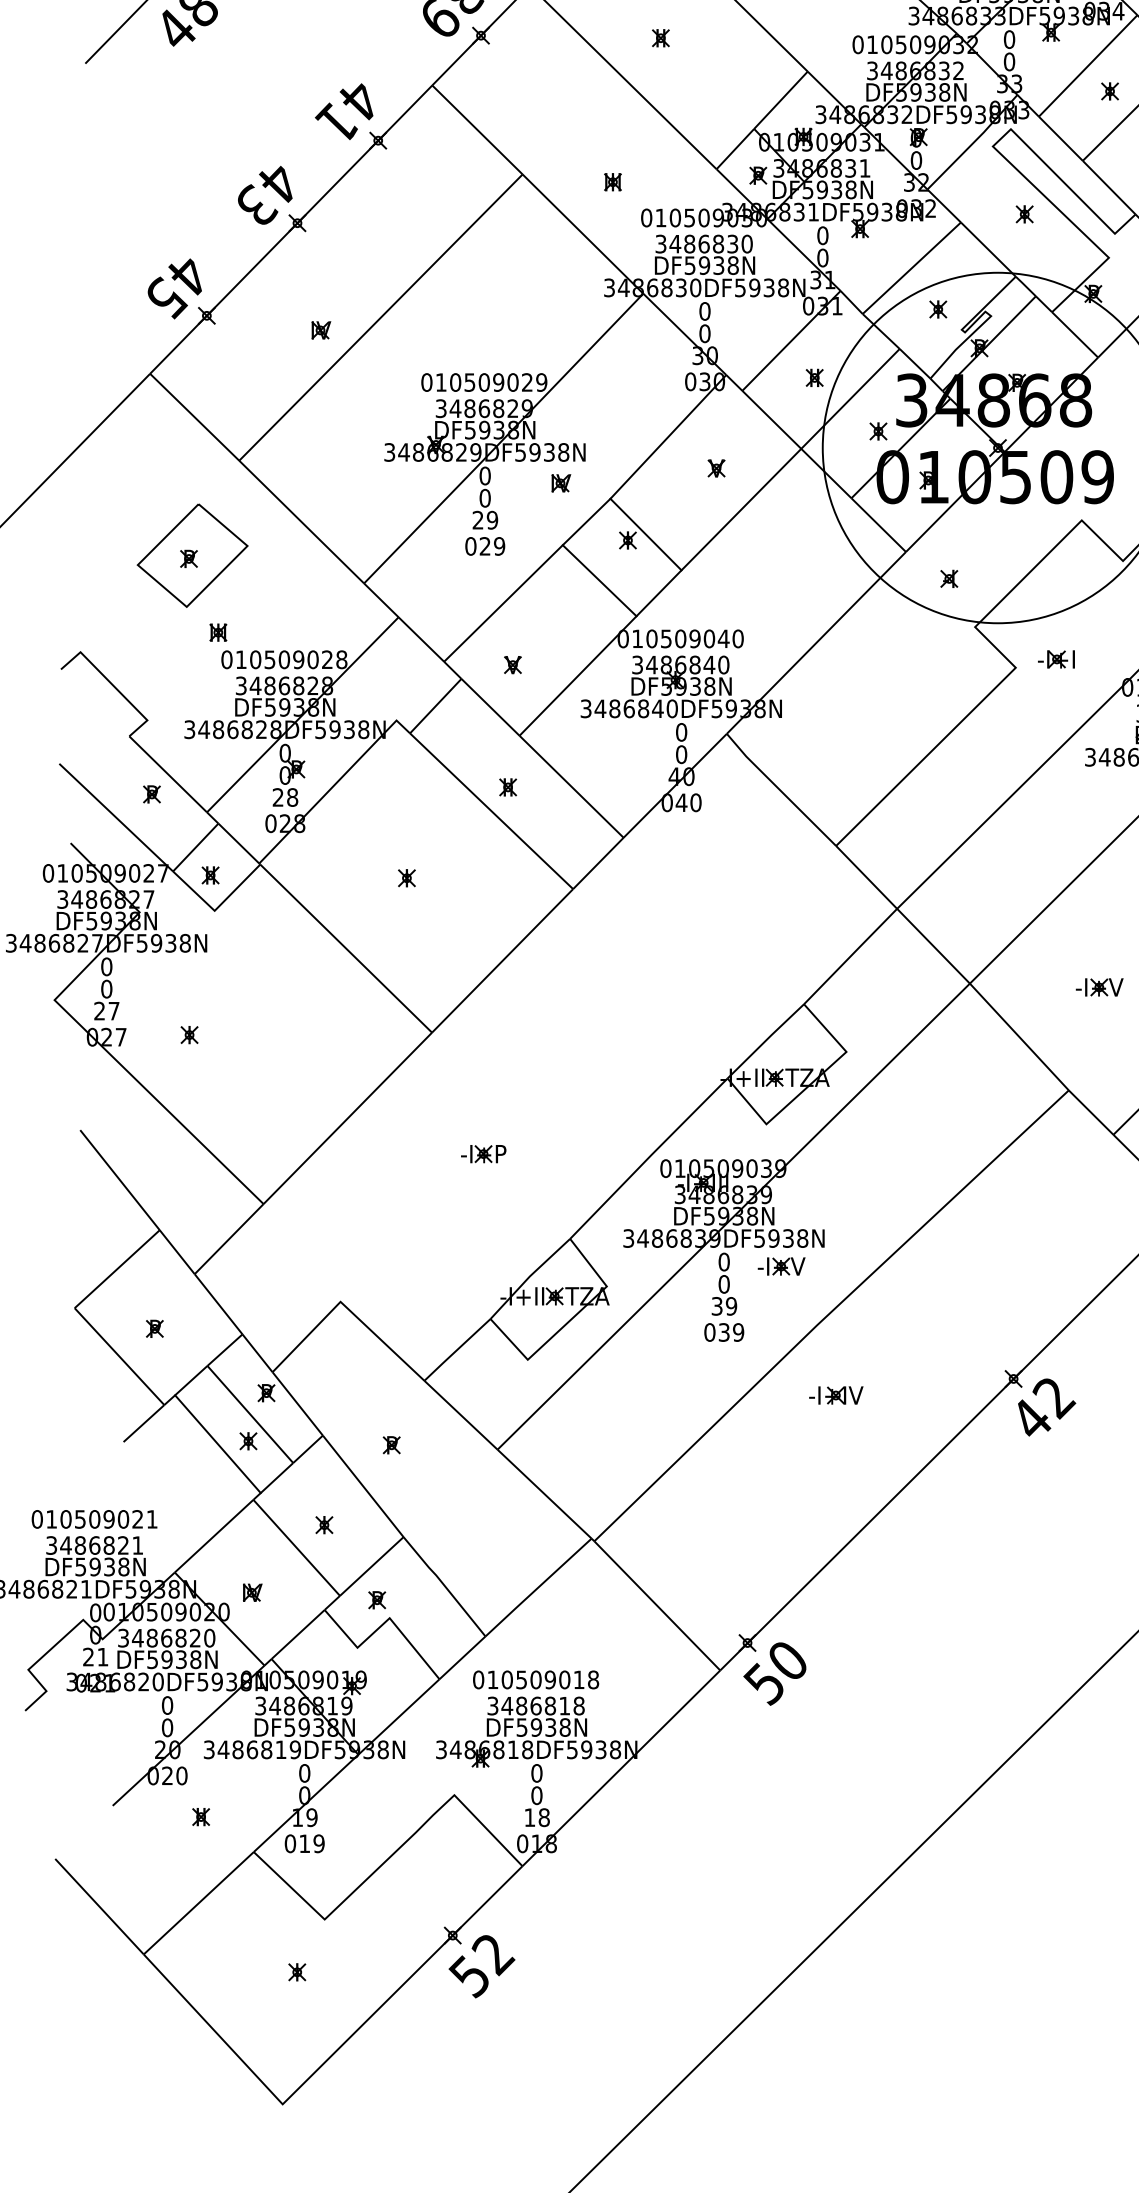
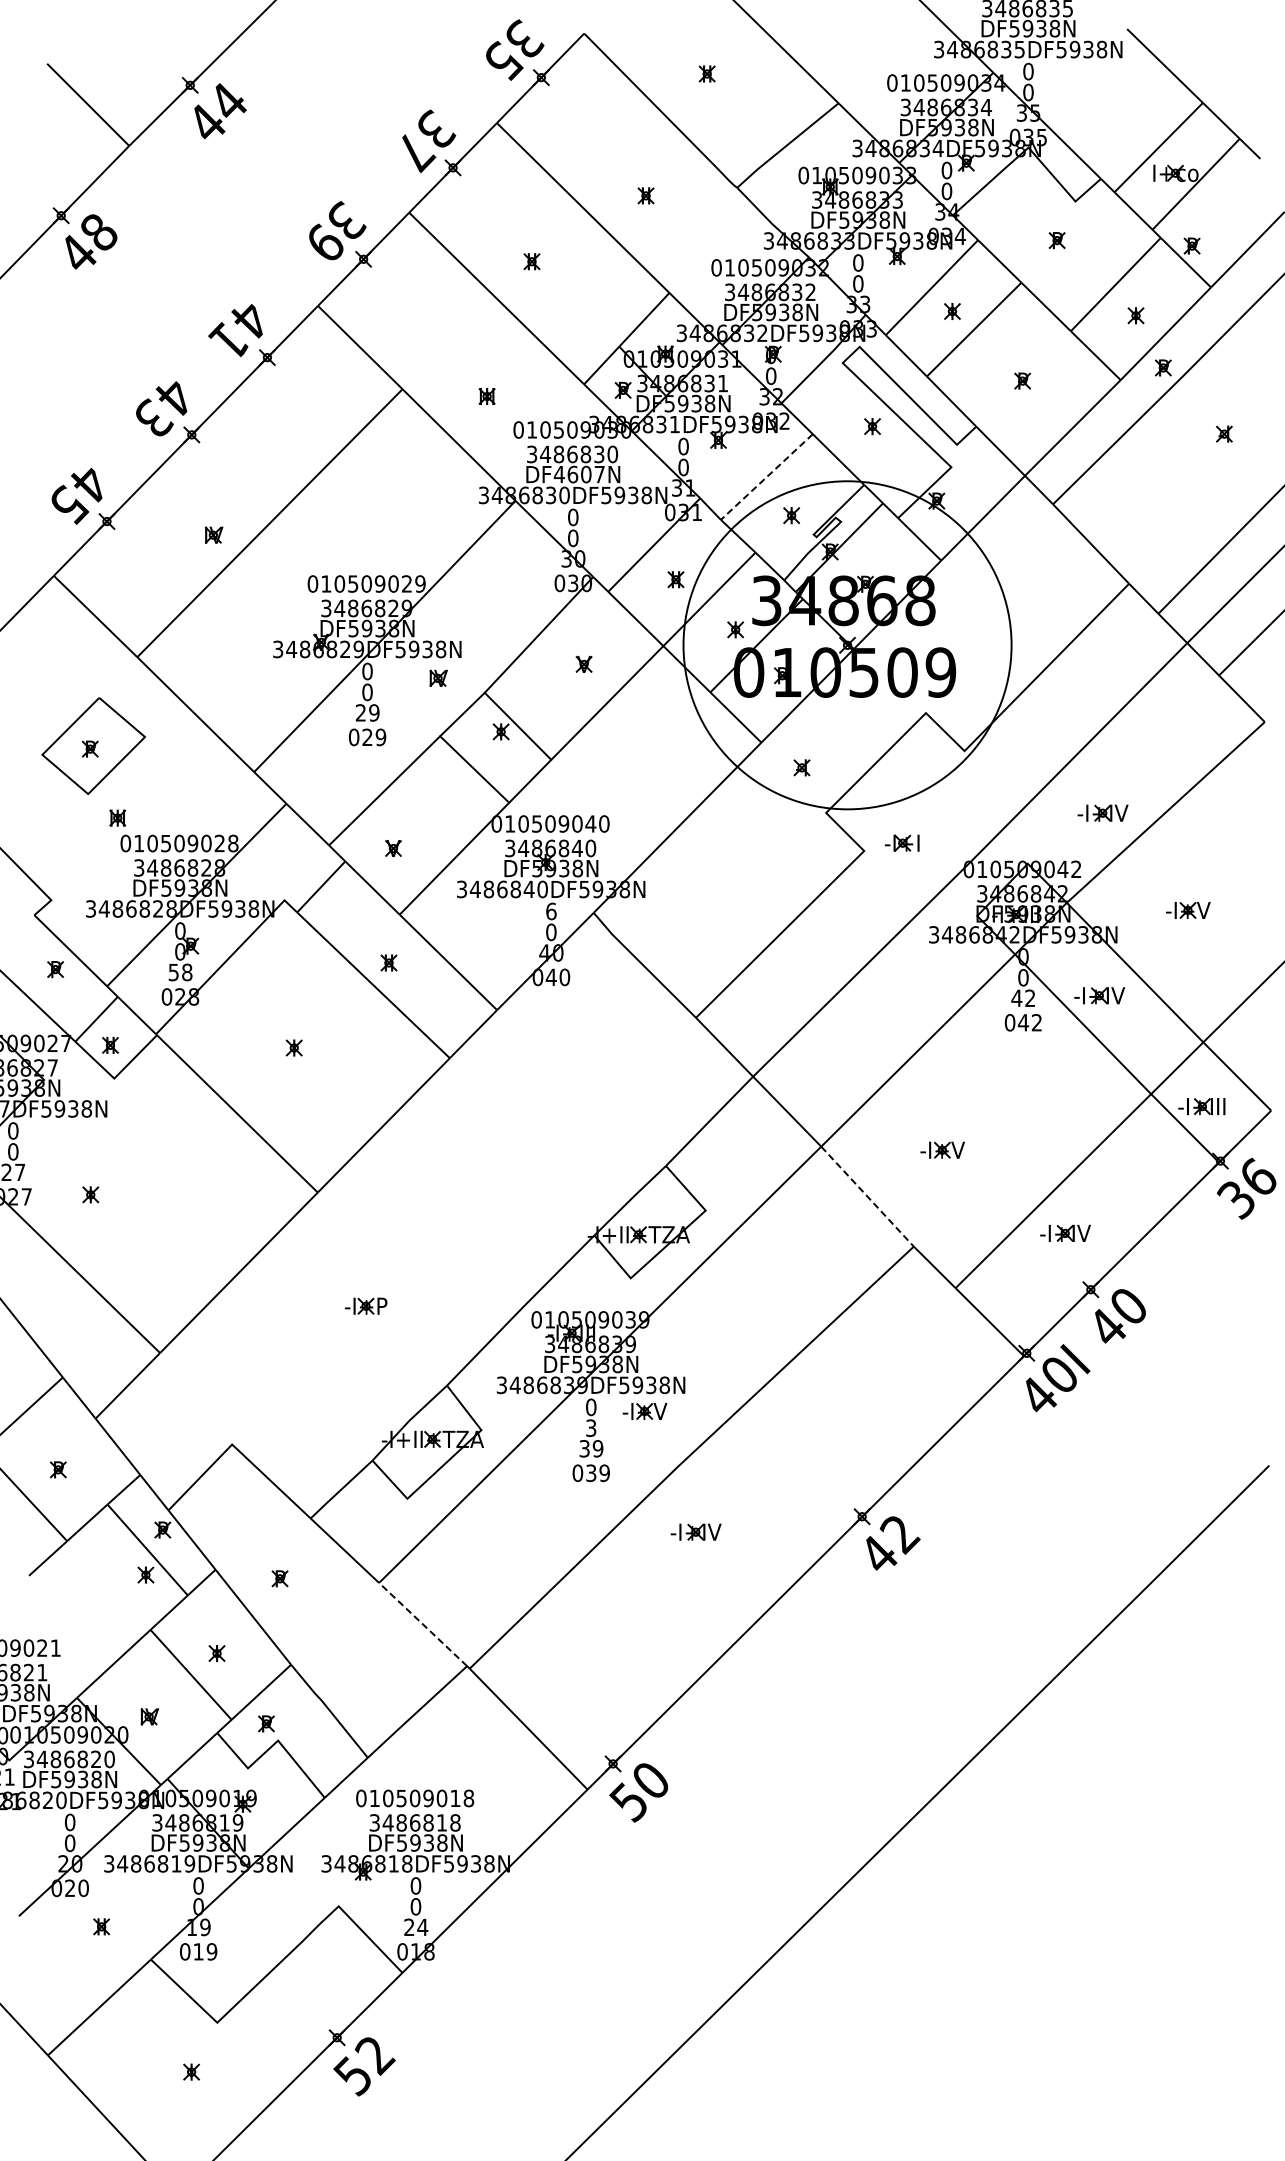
text: (710, 265) -> (578, 474), DF5938N -> DF4607N
line: (911, 268) -> (766, 477), solid -> dashed
text: (681, 731) -> (551, 910), 0 -> 6
text: (277, 797) -> (173, 972), 28 -> 58
line: (1019, 1037) -> (867, 1197), solid -> dashed
text: (724, 1283) -> (591, 1427), 0 -> 3
line: (218, 1443) -> (117, 1577), removed
line: (544, 1494) -> (423, 1624), solid -> dashed
text: (537, 1817) -> (416, 1927), 18 -> 24

